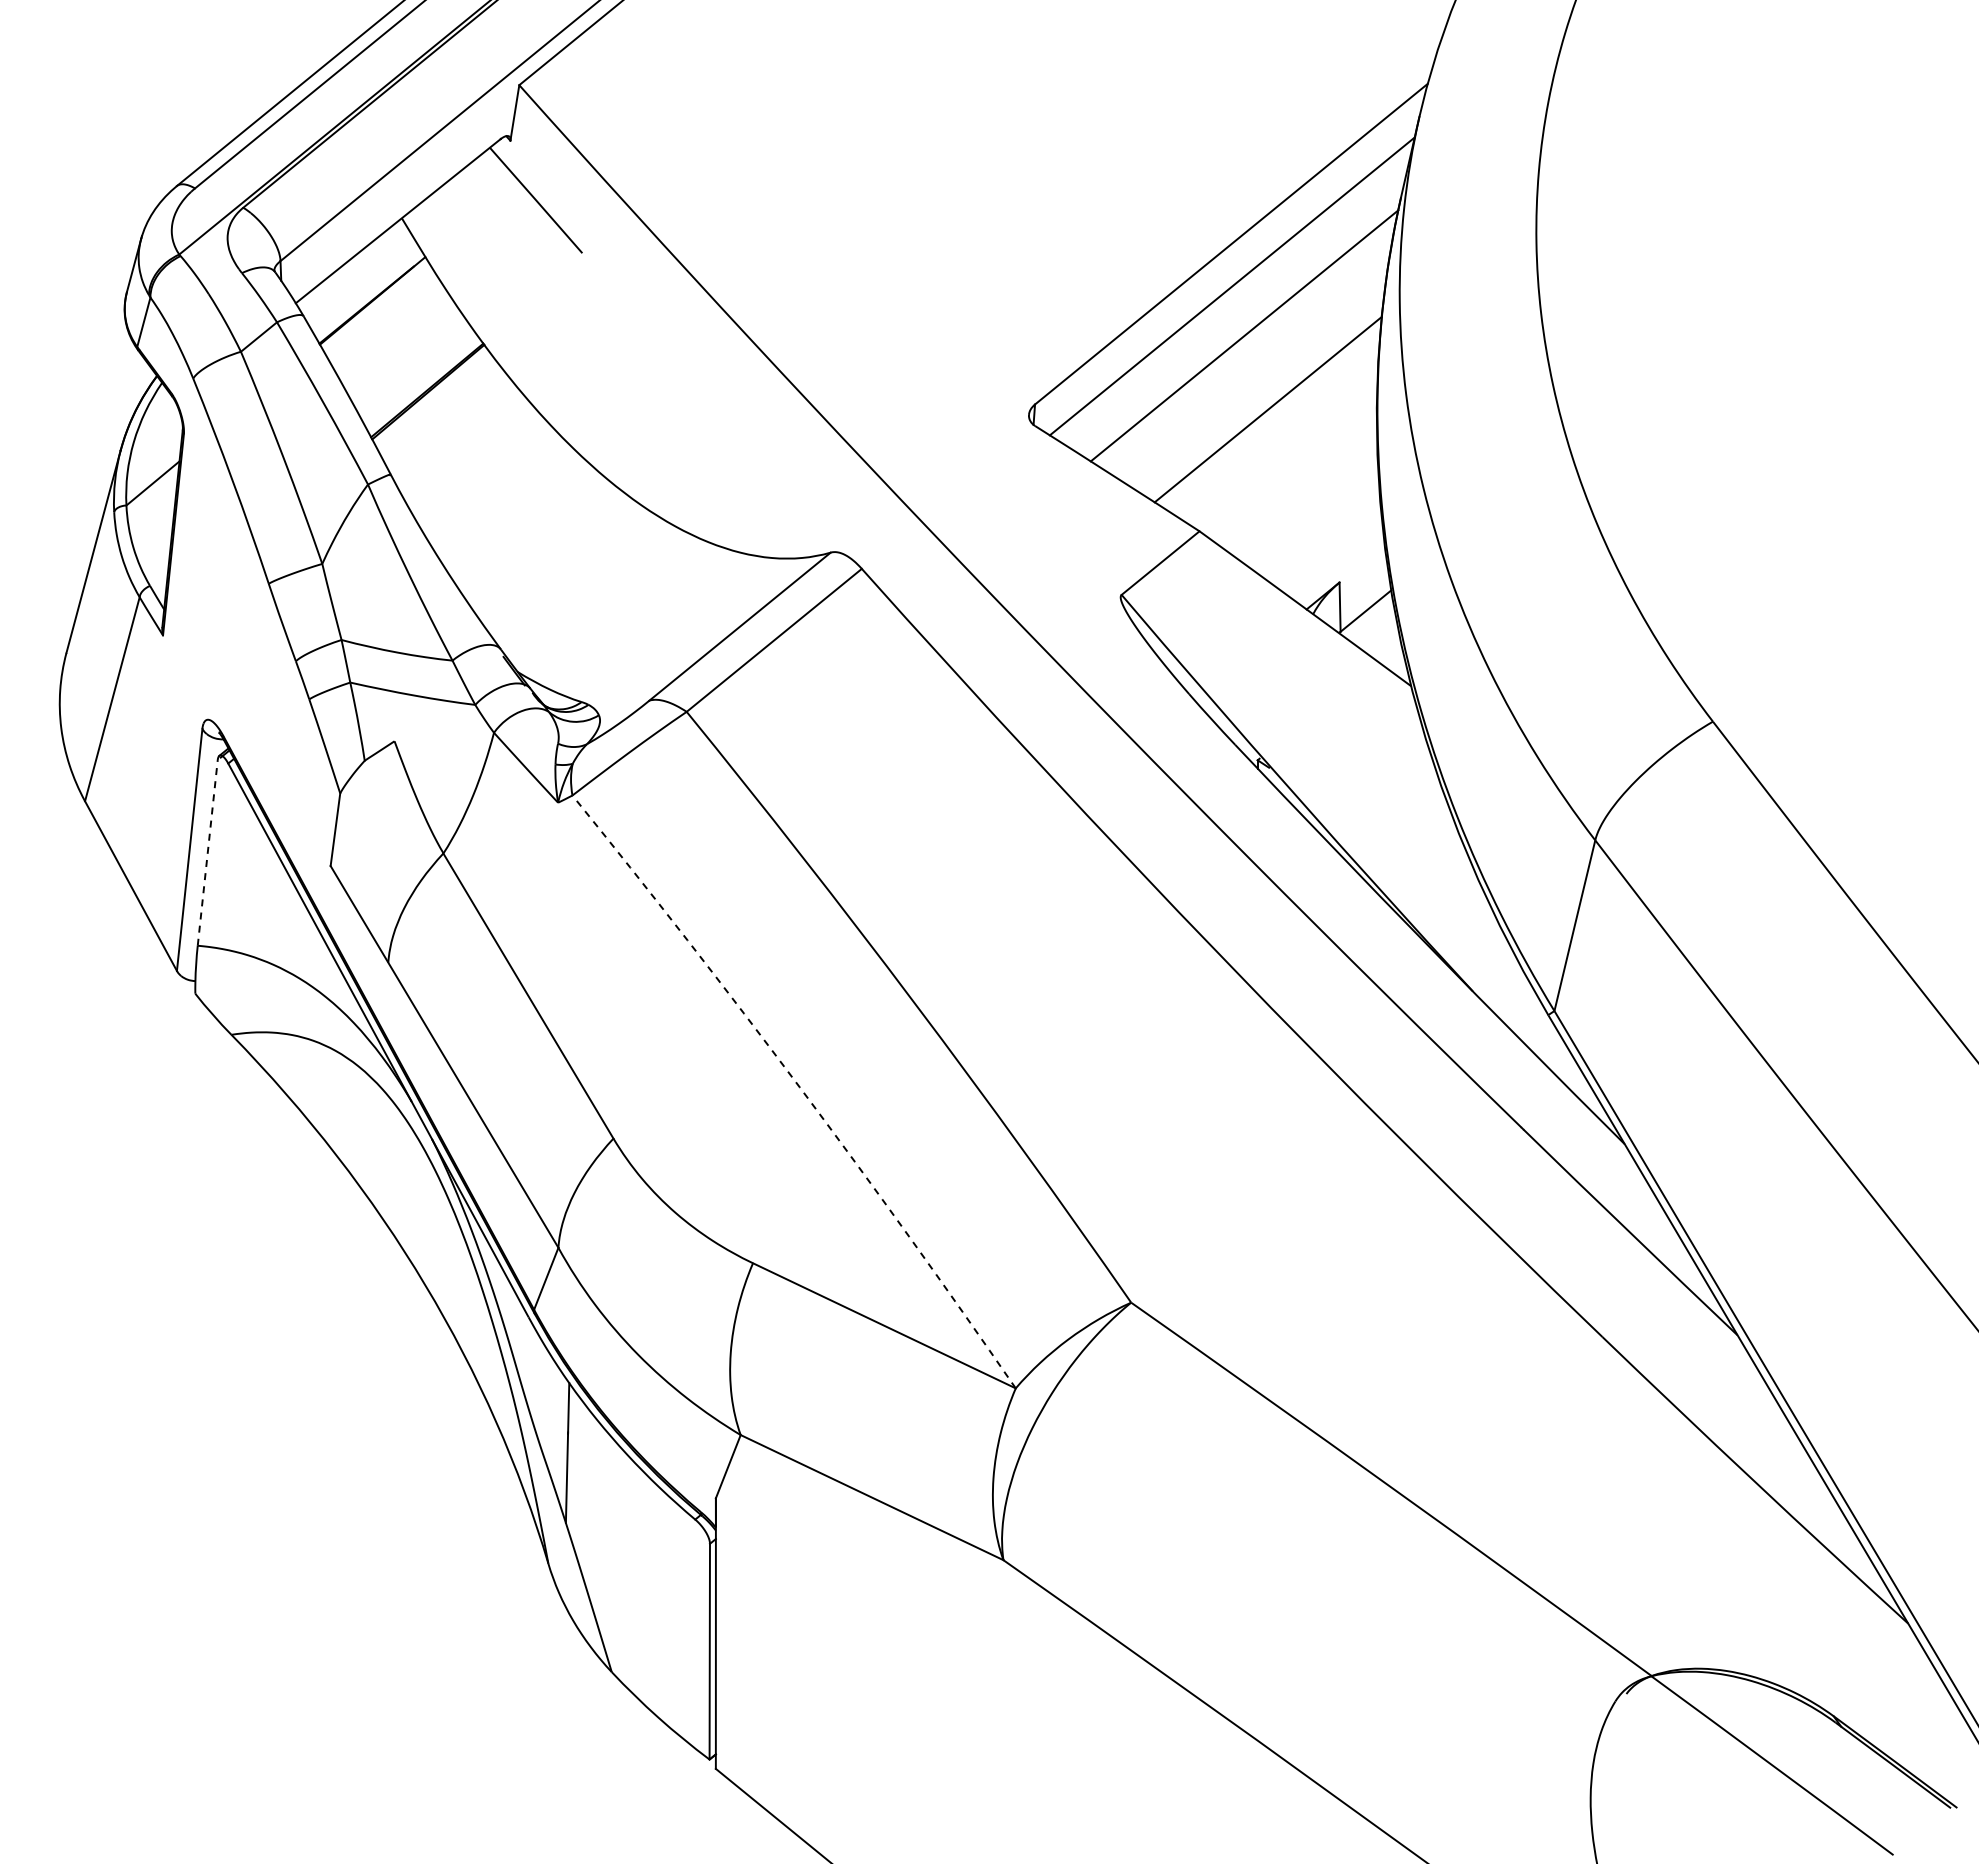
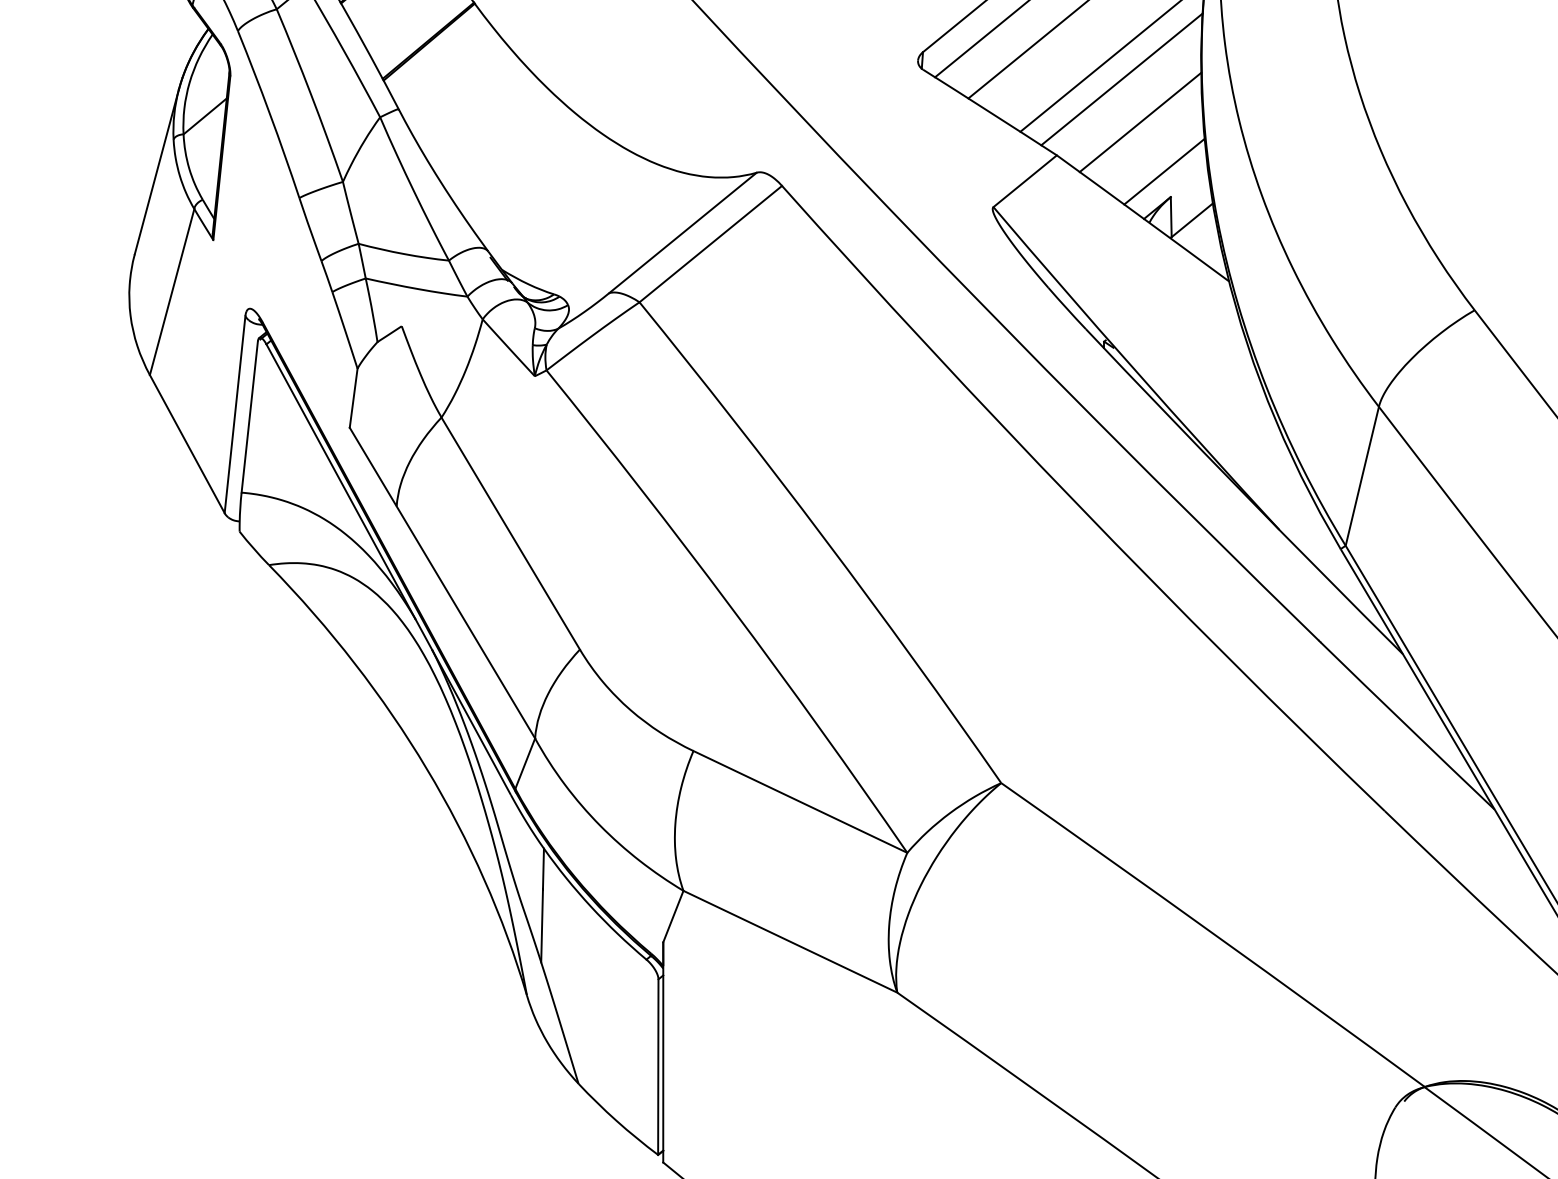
line: (1279, 437) -> (1121, 79), added
line: (1302, 490) -> (1140, 122), added
line: (1331, 551) -> (1164, 171), added
line: (207, 852) -> (249, 416), dashed -> solid
arc: (799, 1087) -> (731, 608), dashed -> solid

